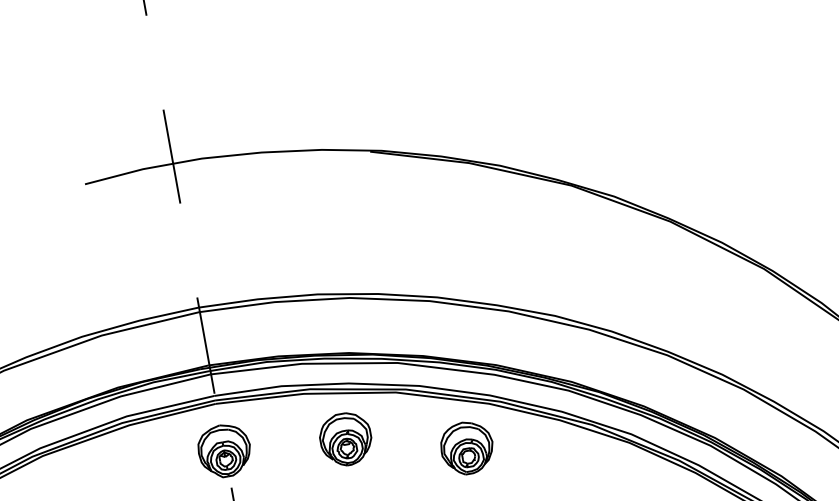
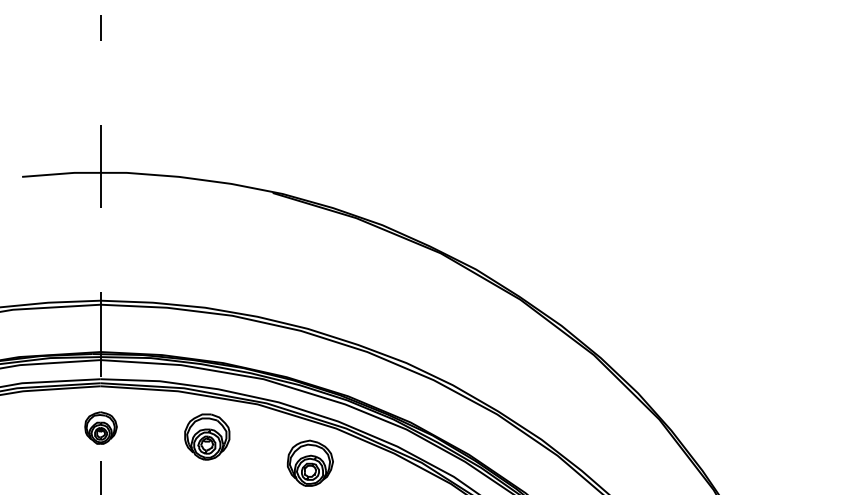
part: (223, 450) -> (100, 427), size x0.7

